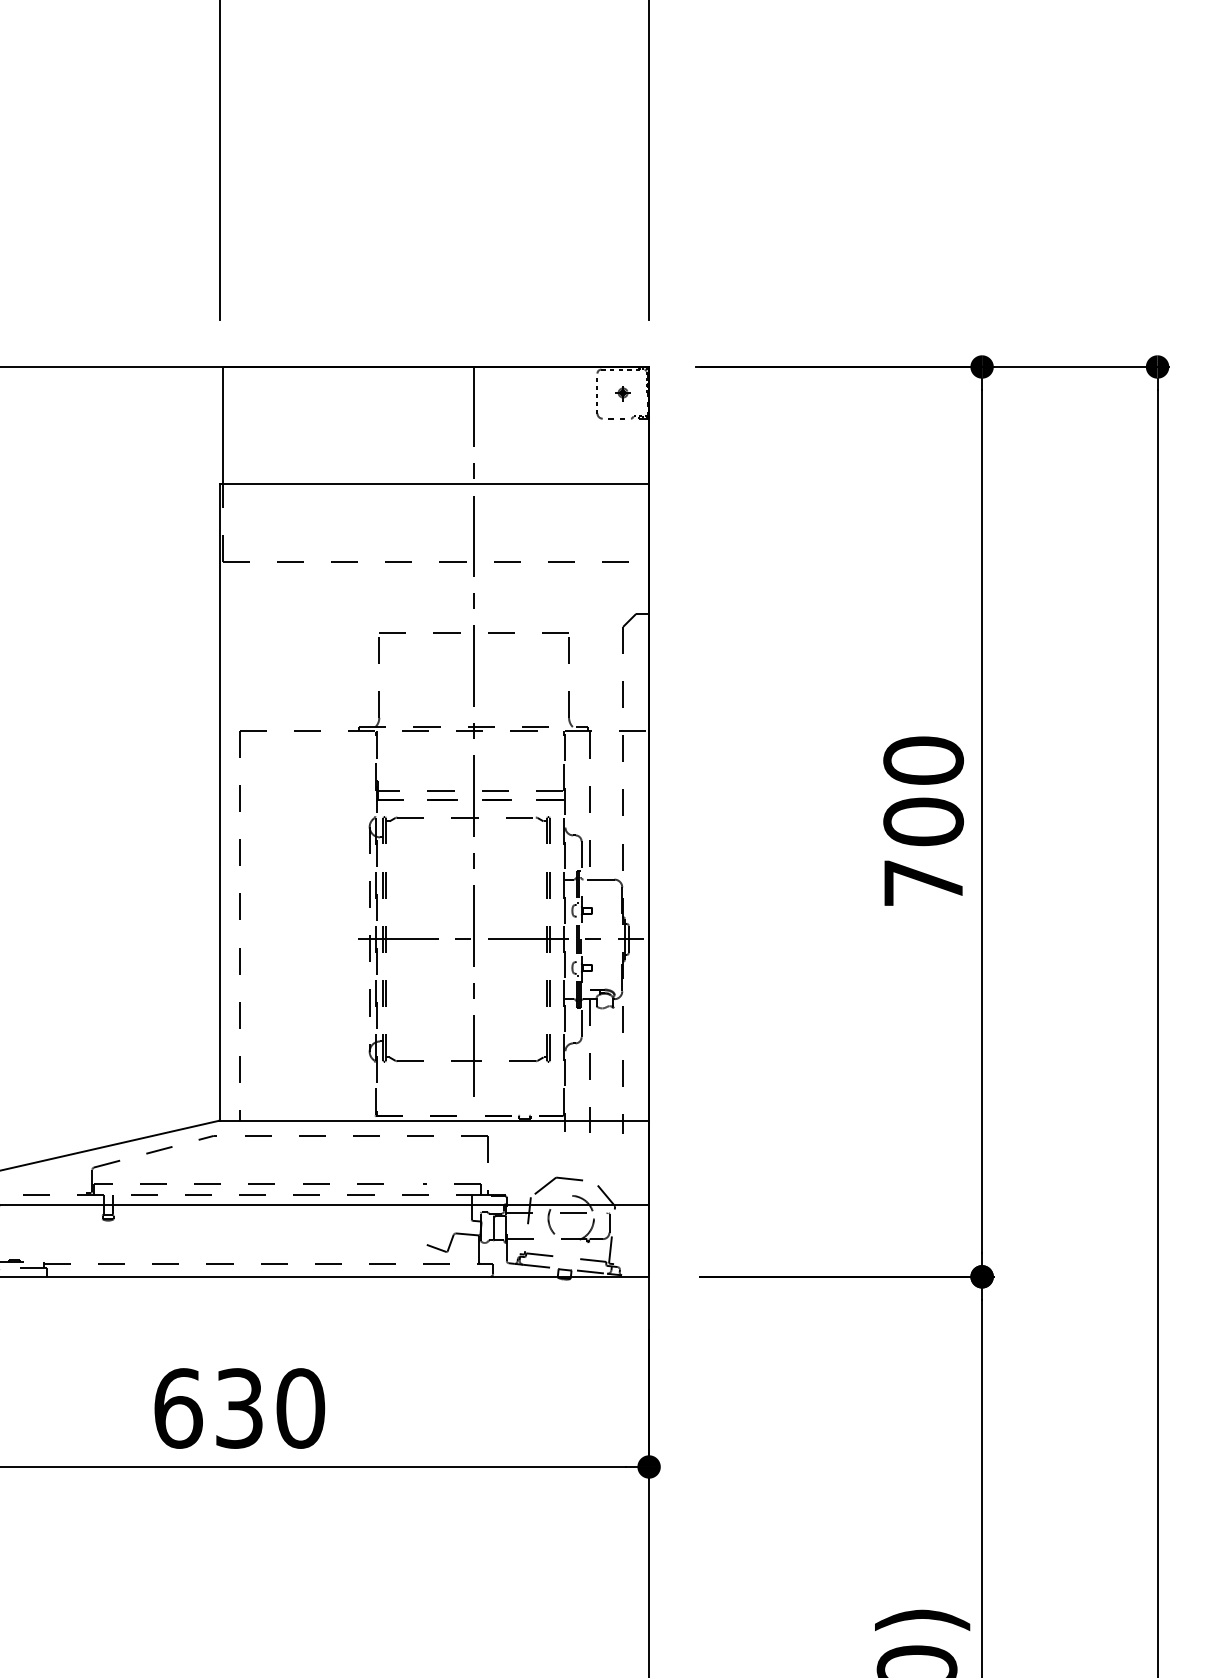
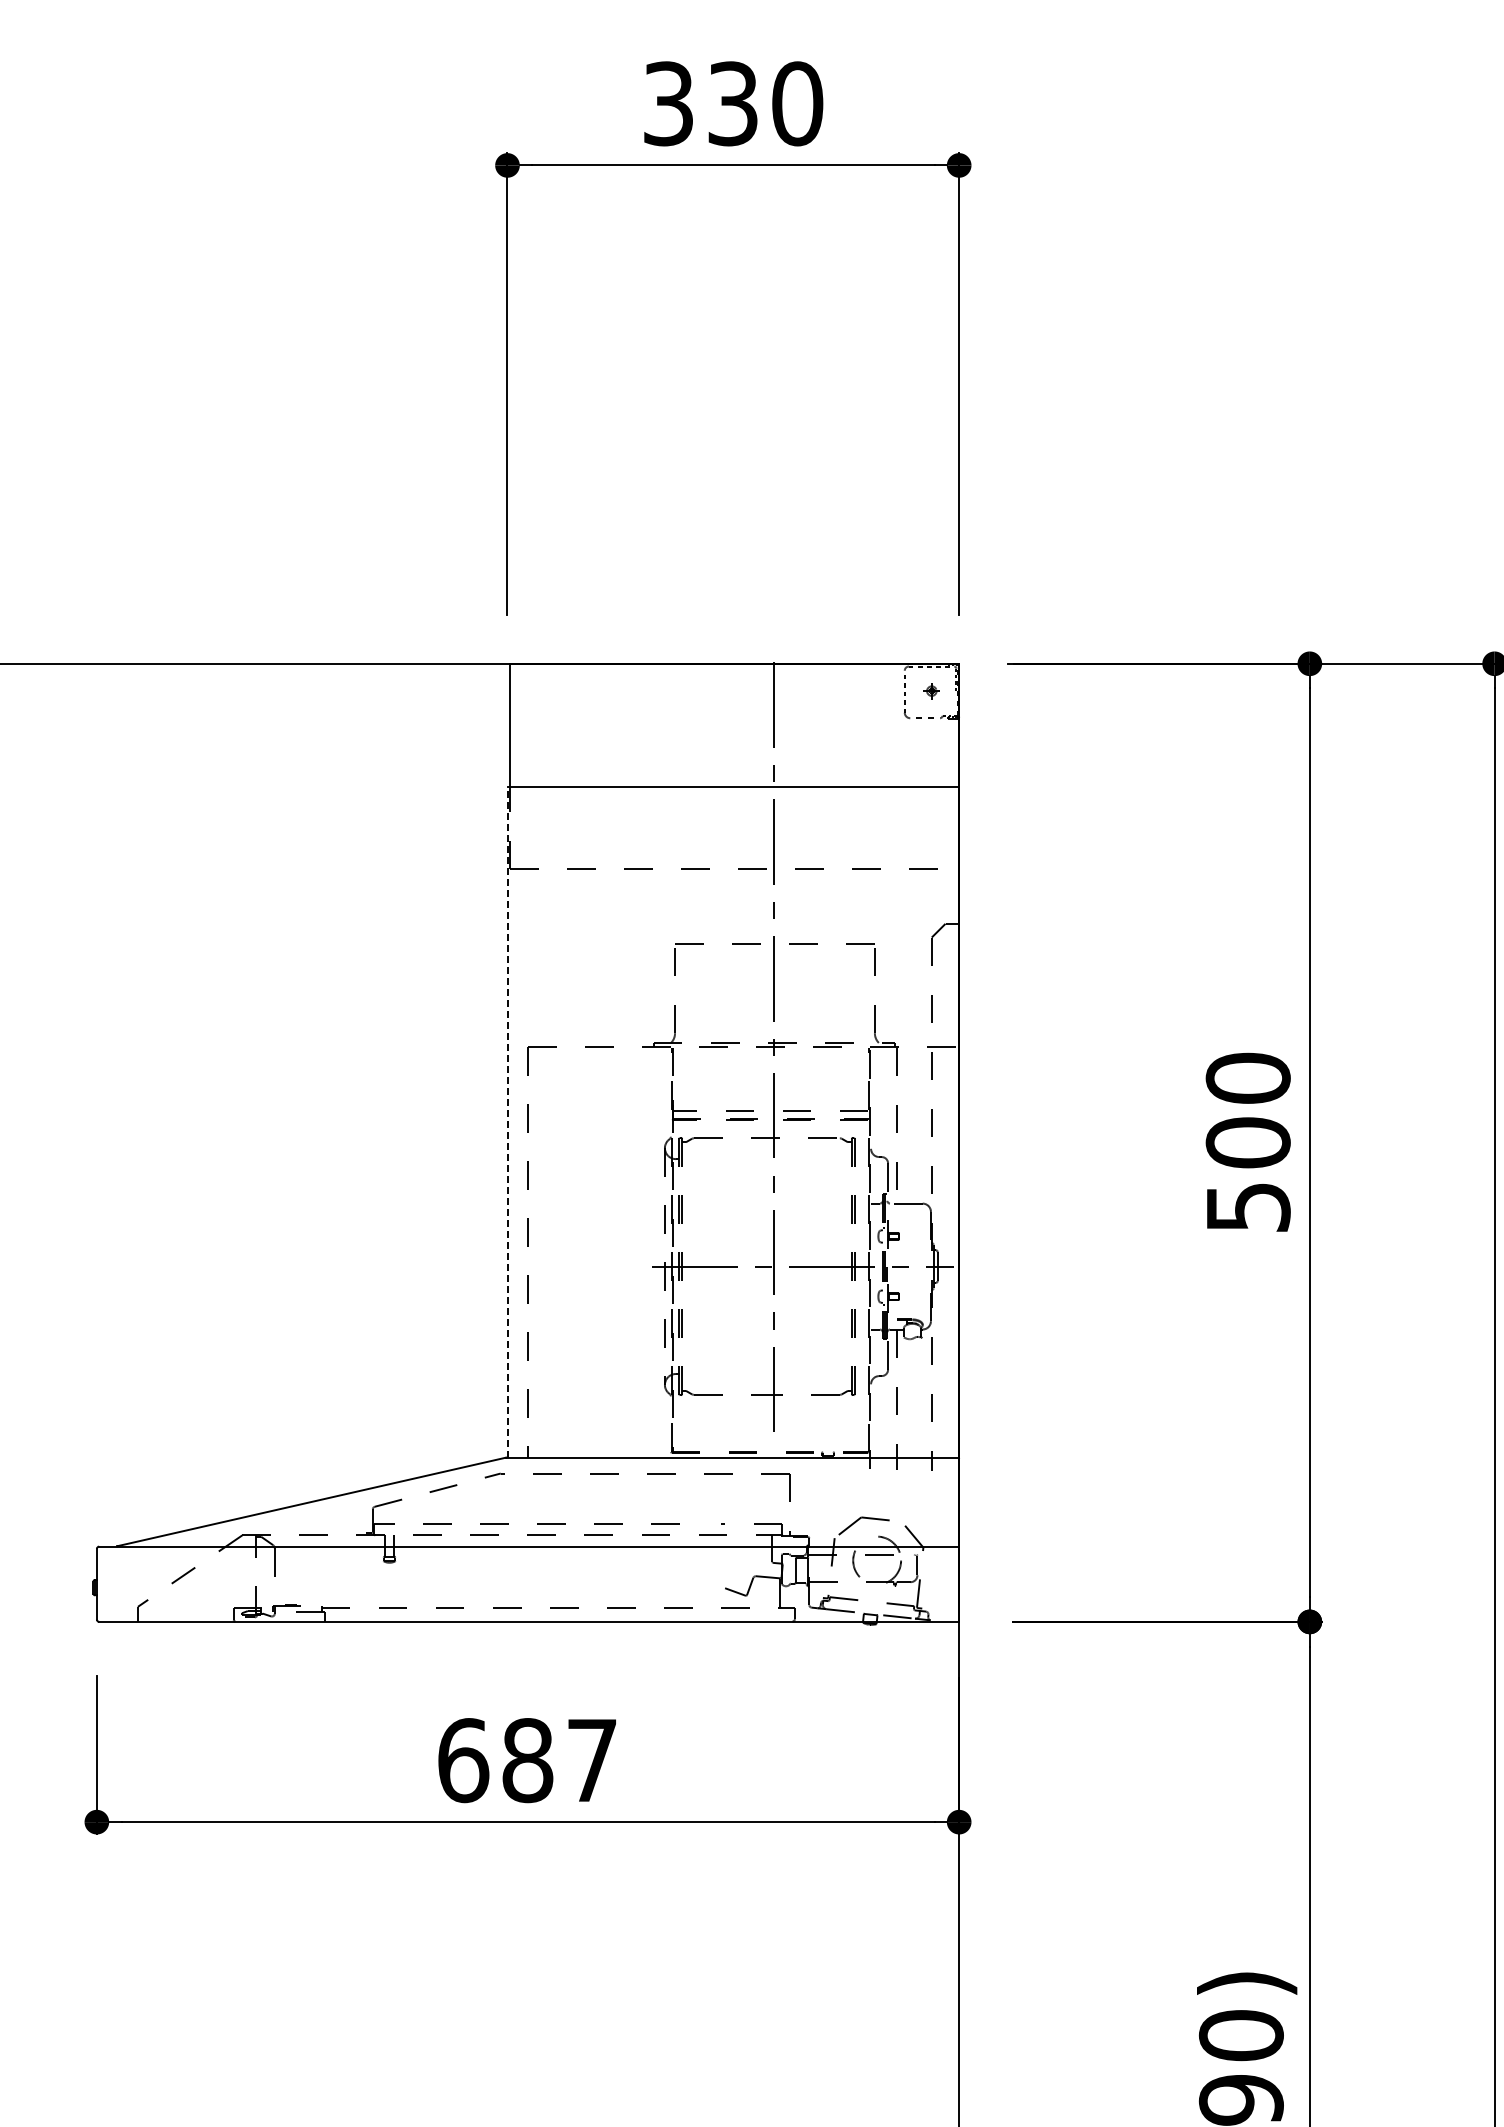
line: (220, 801) -> (507, 1121), solid -> dashed
text: (923, 883) -> (1248, 1207), 700 -> 500
text: (269, 1408) -> (559, 1760), 630 -> 687

